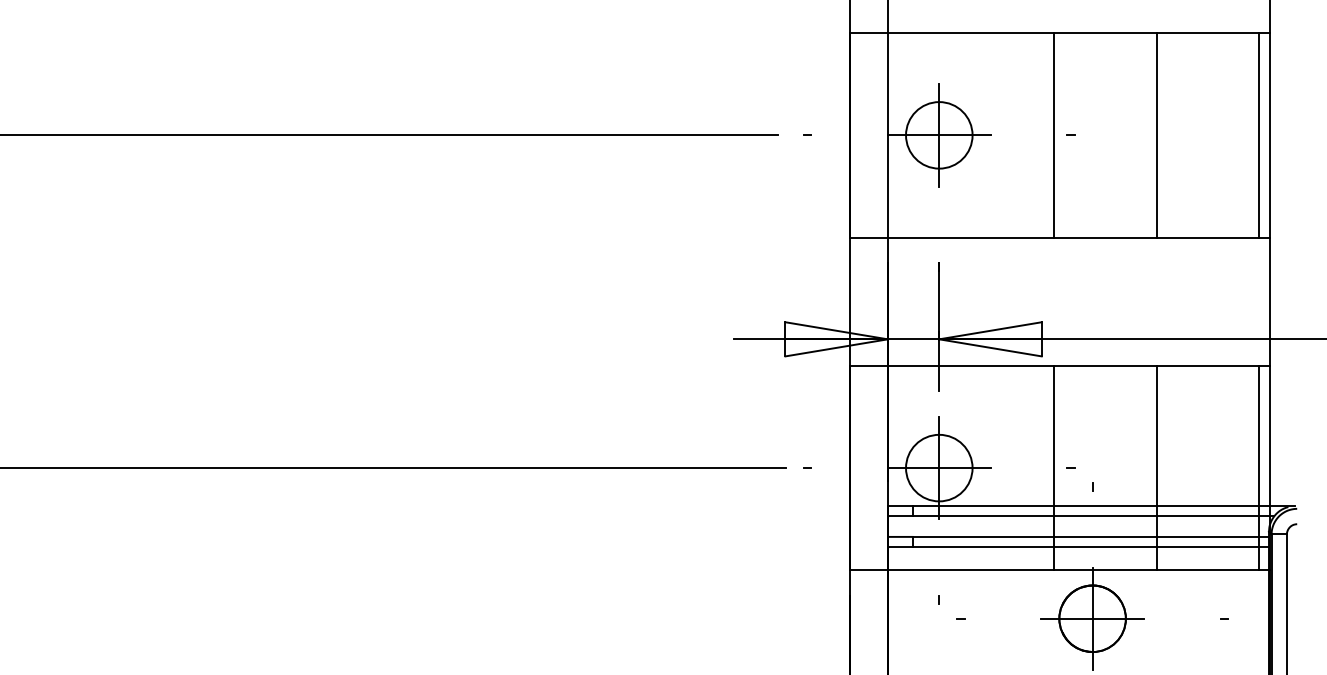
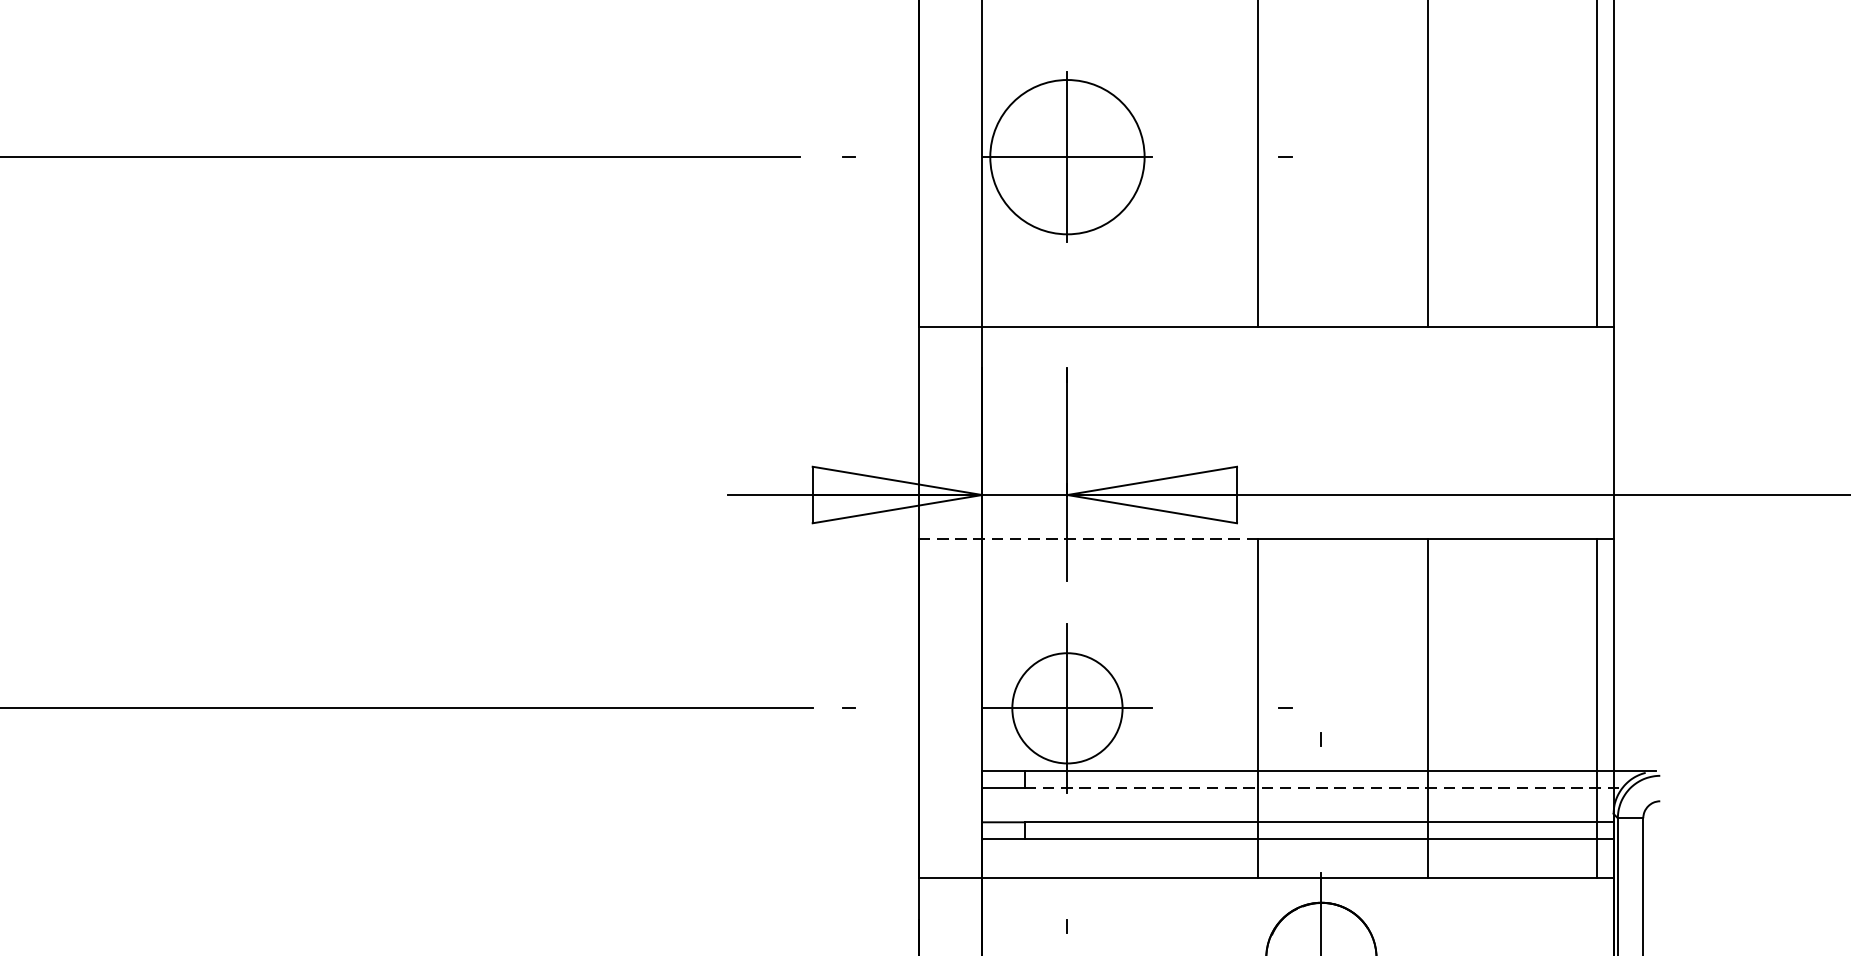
circle: (939, 135) -> (1067, 157), size x1.4
line: (951, 365) -> (1087, 538), solid -> dashed
line: (1094, 516) -> (1324, 788), solid -> dashed

